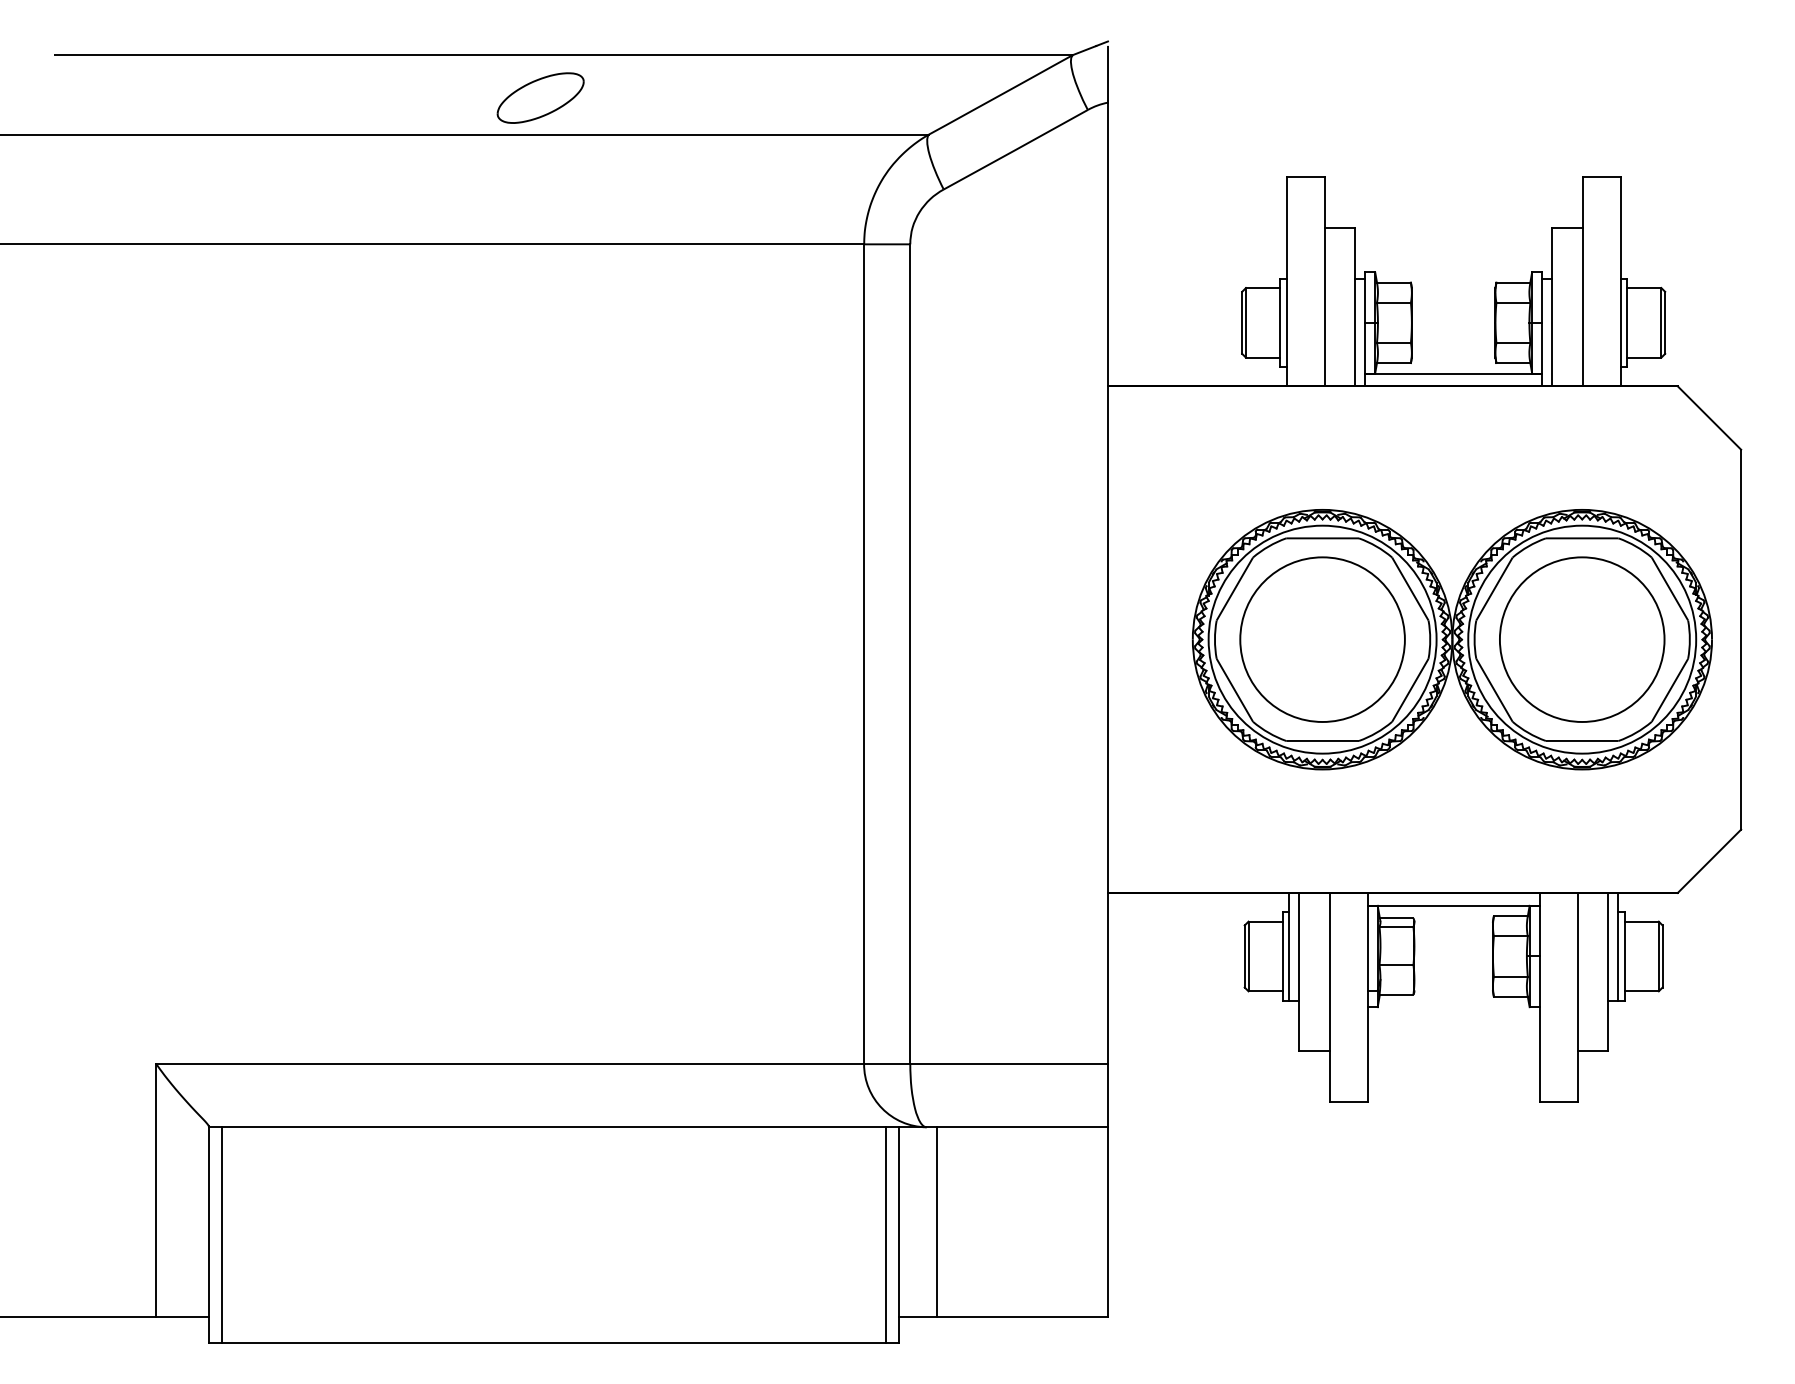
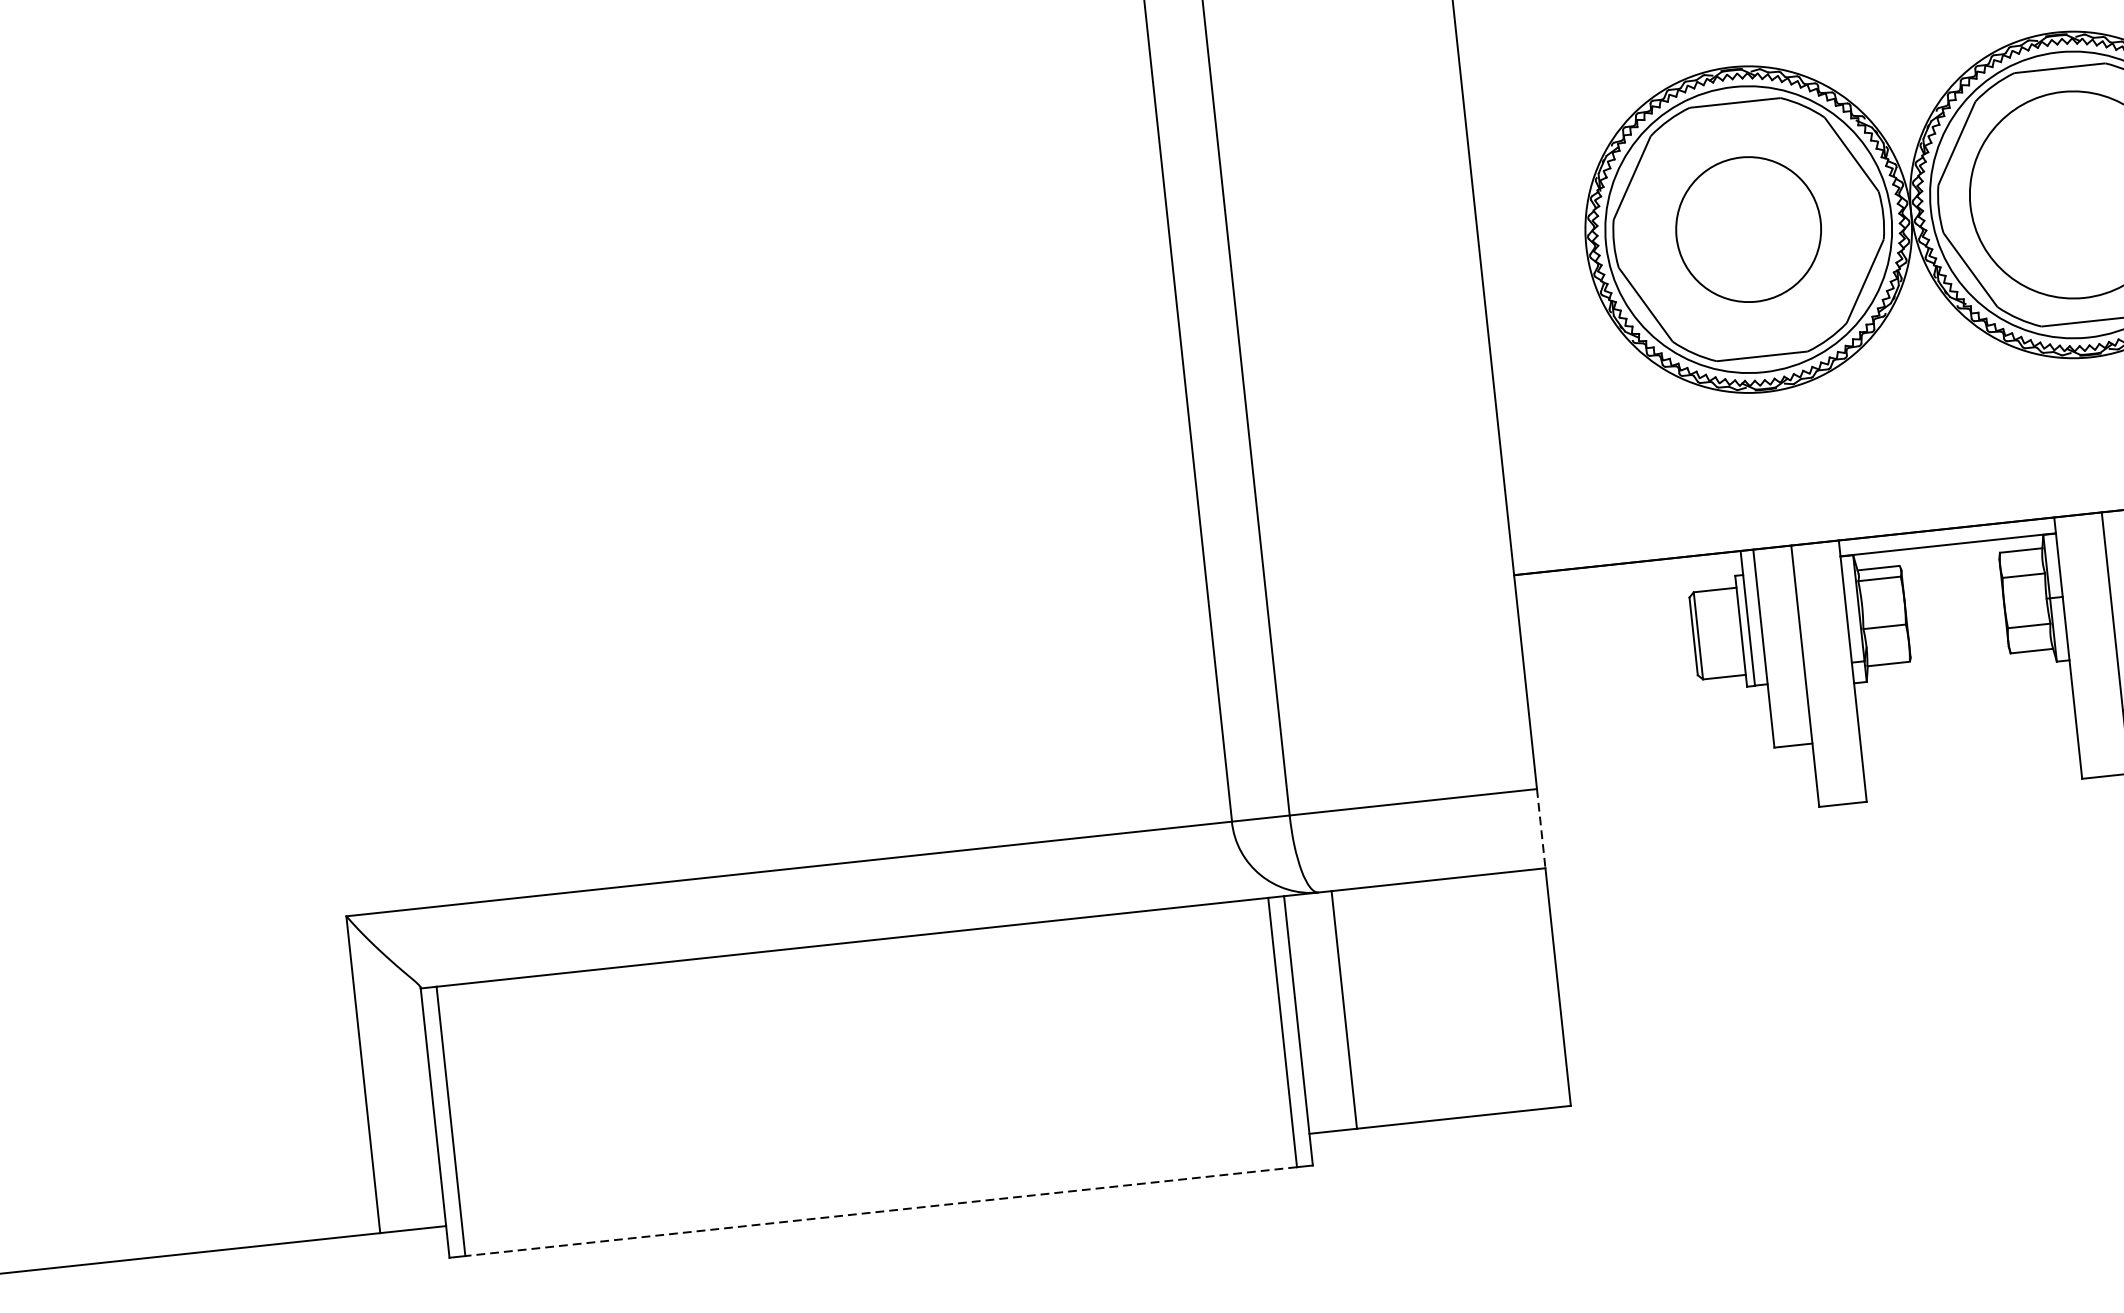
circle: (1322, 639) -> (1748, 229), size x0.7
line: (1108, 1095) -> (1541, 828), solid -> dashed
line: (553, 1342) -> (880, 1211), solid -> dashed

